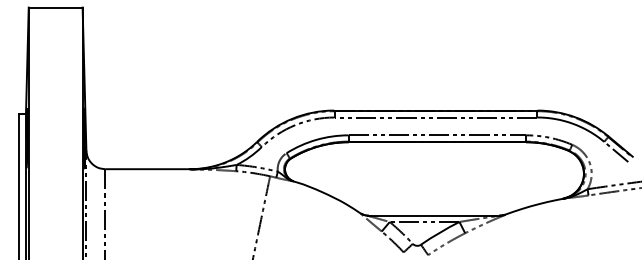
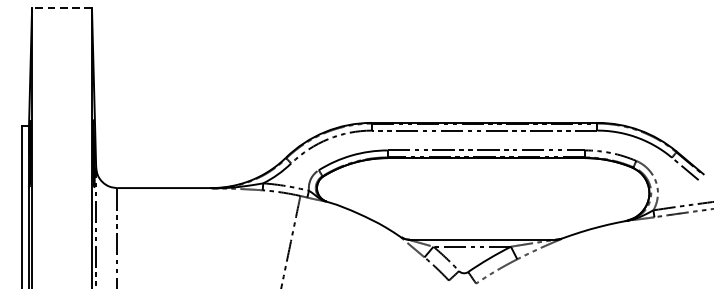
line: (55, 7) -> (61, 8), solid -> dashed

